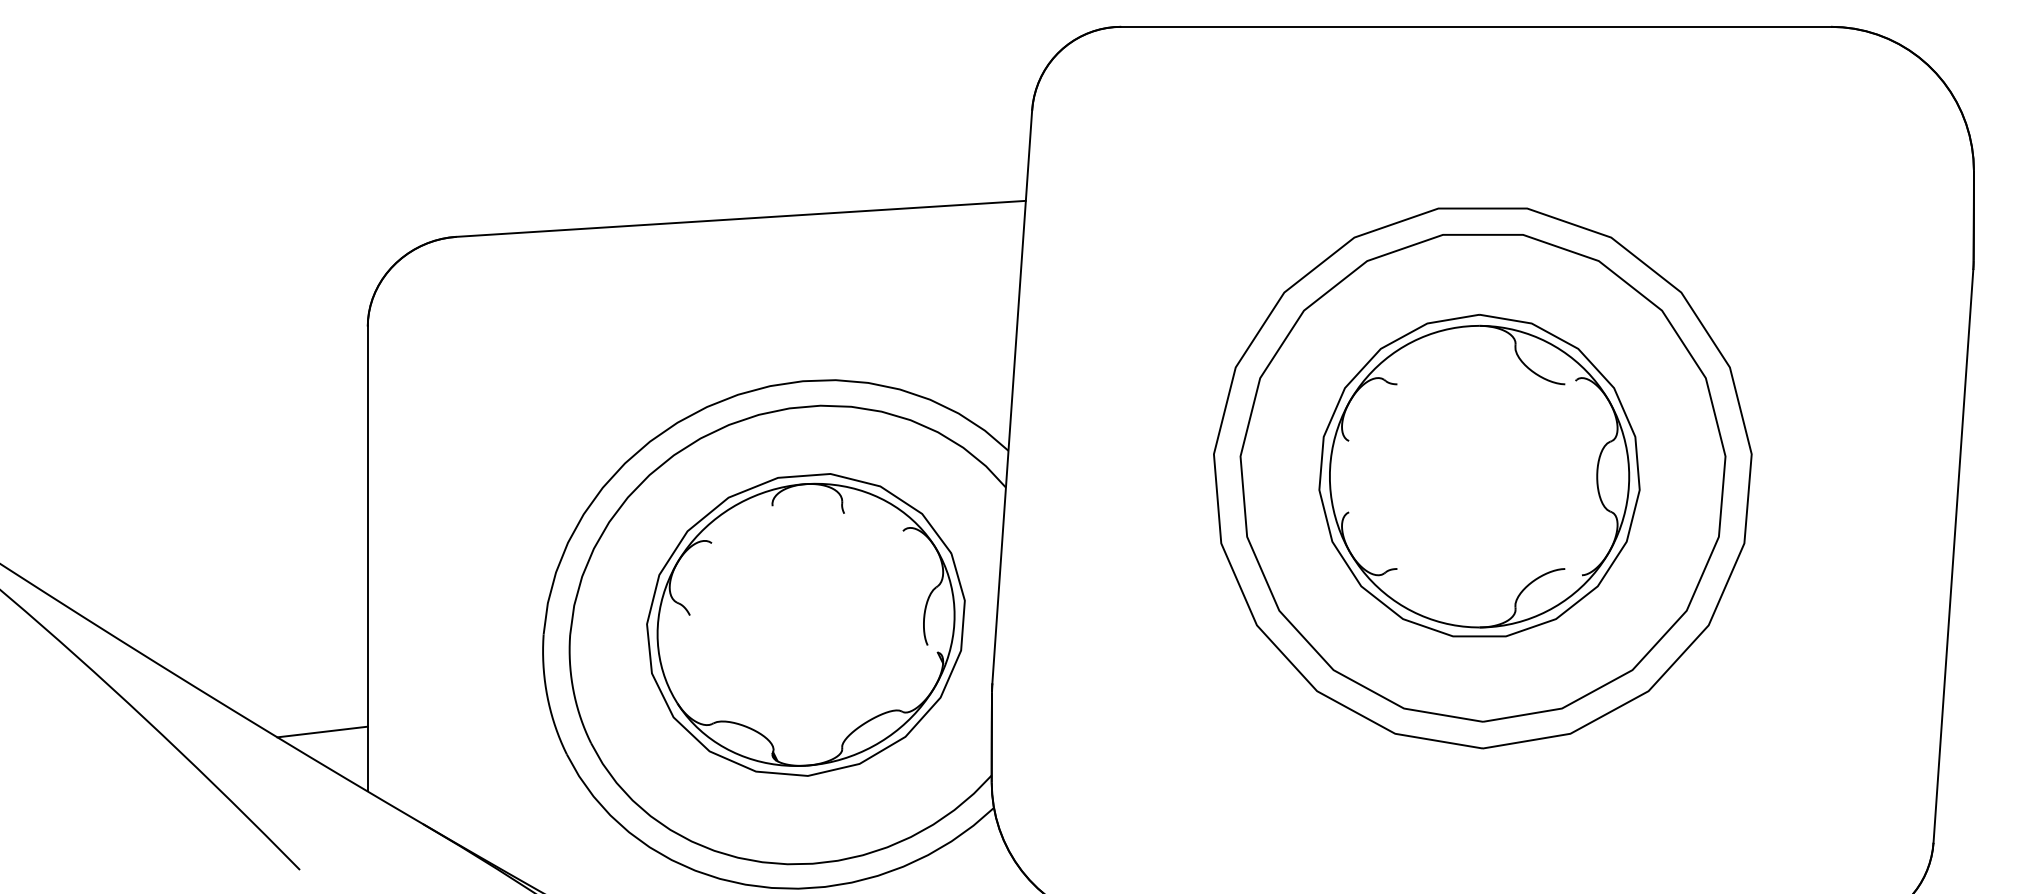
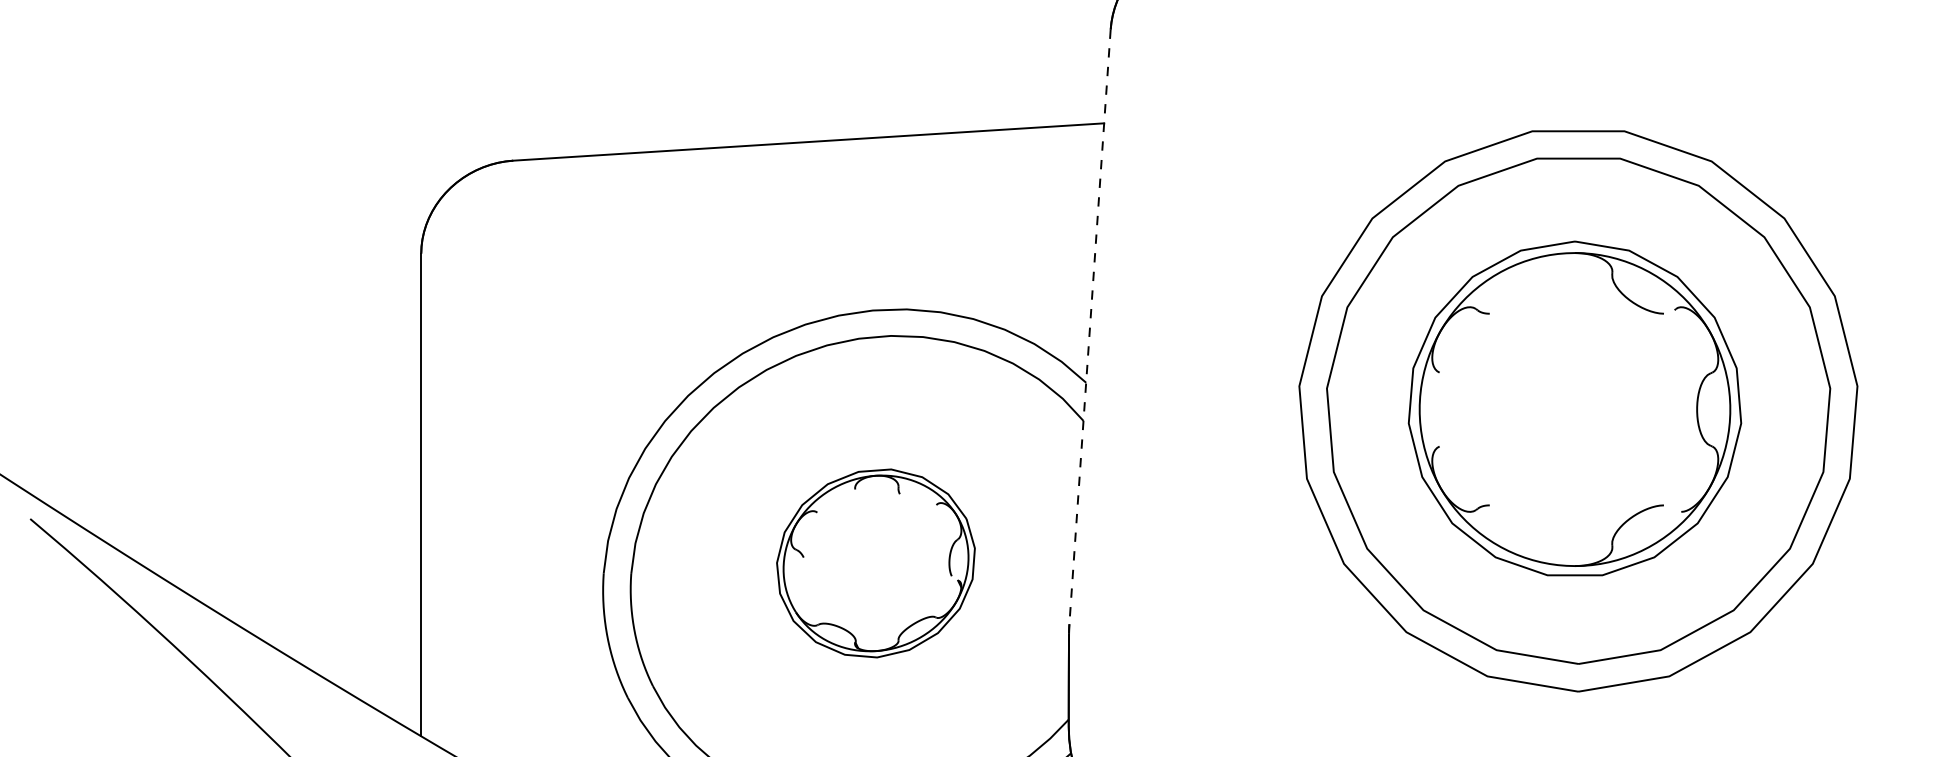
line: (1012, 397) -> (1090, 327), solid -> dashed
part: (805, 624) -> (875, 562), size x0.6
line: (322, 731) -> (374, 674), removed

